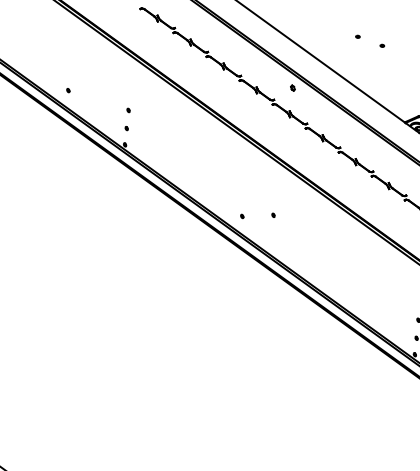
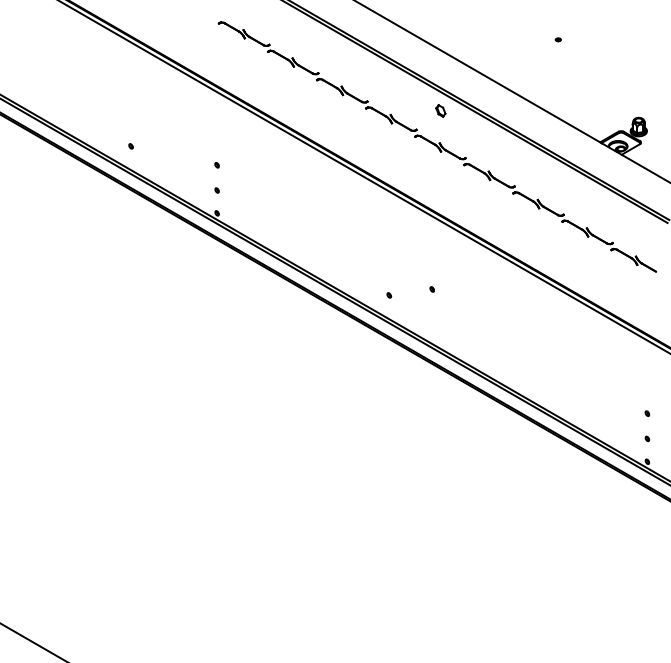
part: (357, 36) -> (522, 30), removed
part: (292, 87) -> (440, 110), size x1.67

